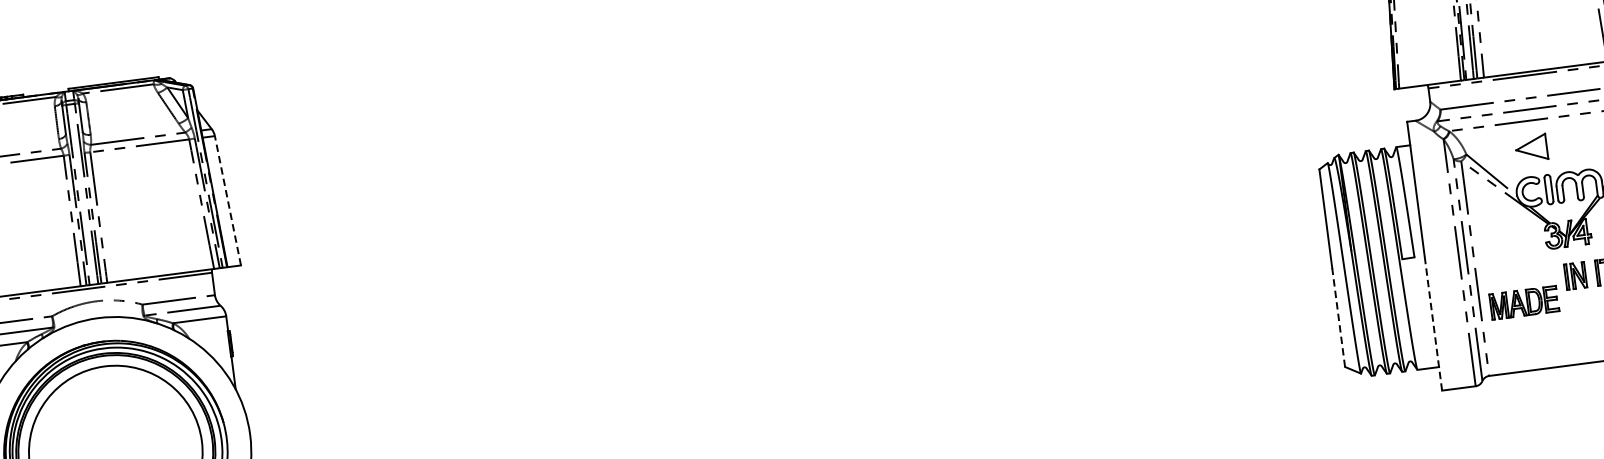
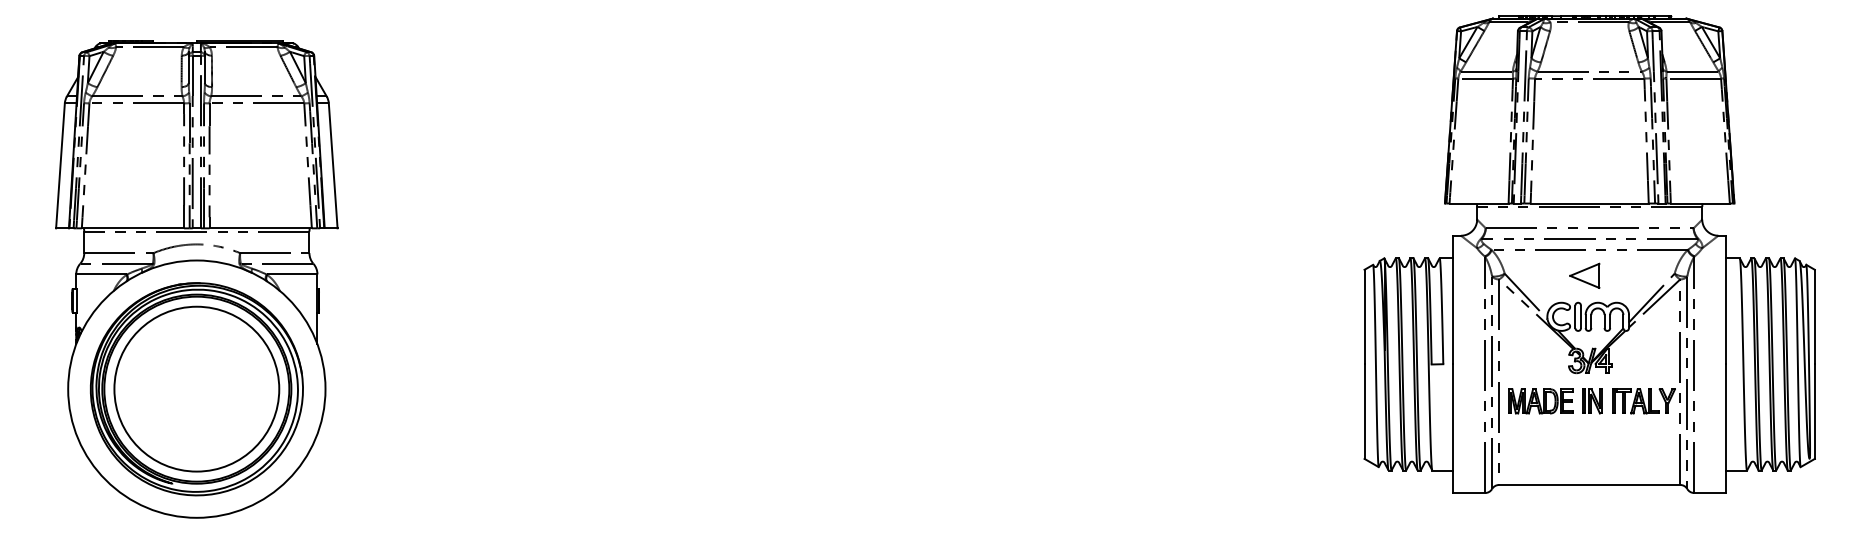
part: (1531, 147) -> (1584, 275), moved
line: (228, 200) -> (333, 165), dashed -> solid
part: (1523, 302) -> (1540, 401), moved
line: (1338, 317) -> (1364, 411), dashed -> solid
line: (1433, 323) -> (1453, 428), dashed -> solid

